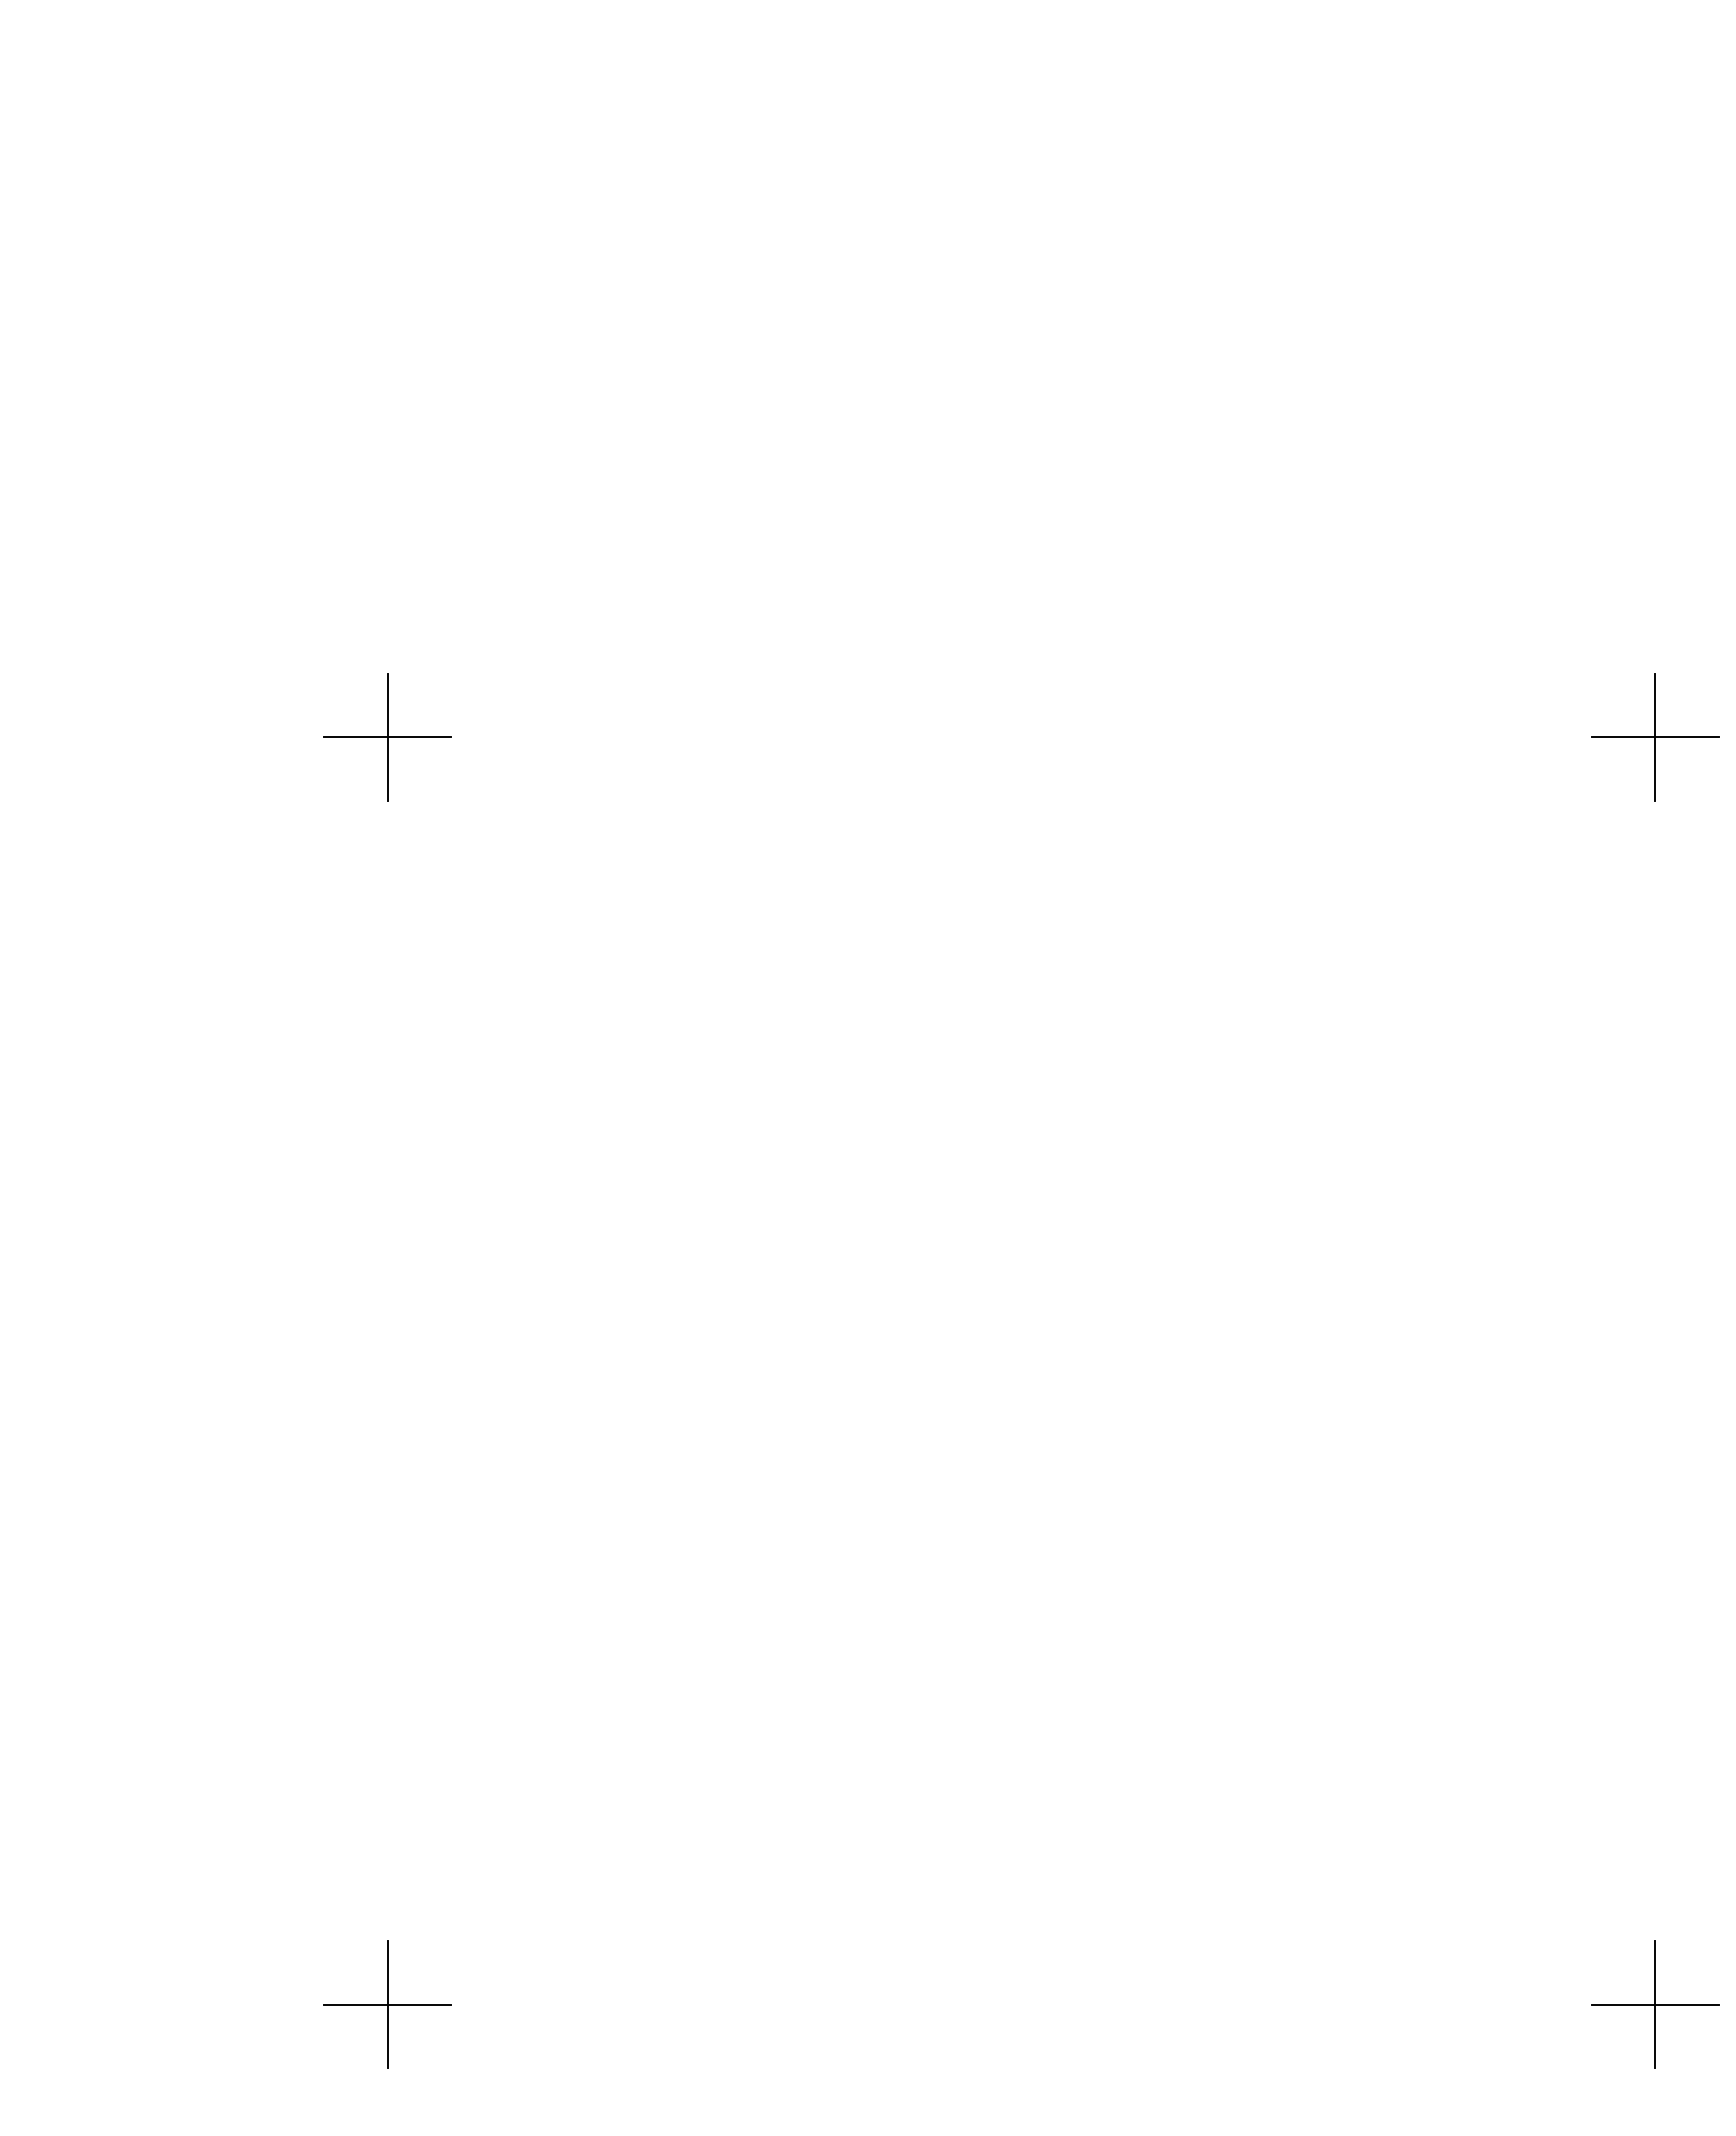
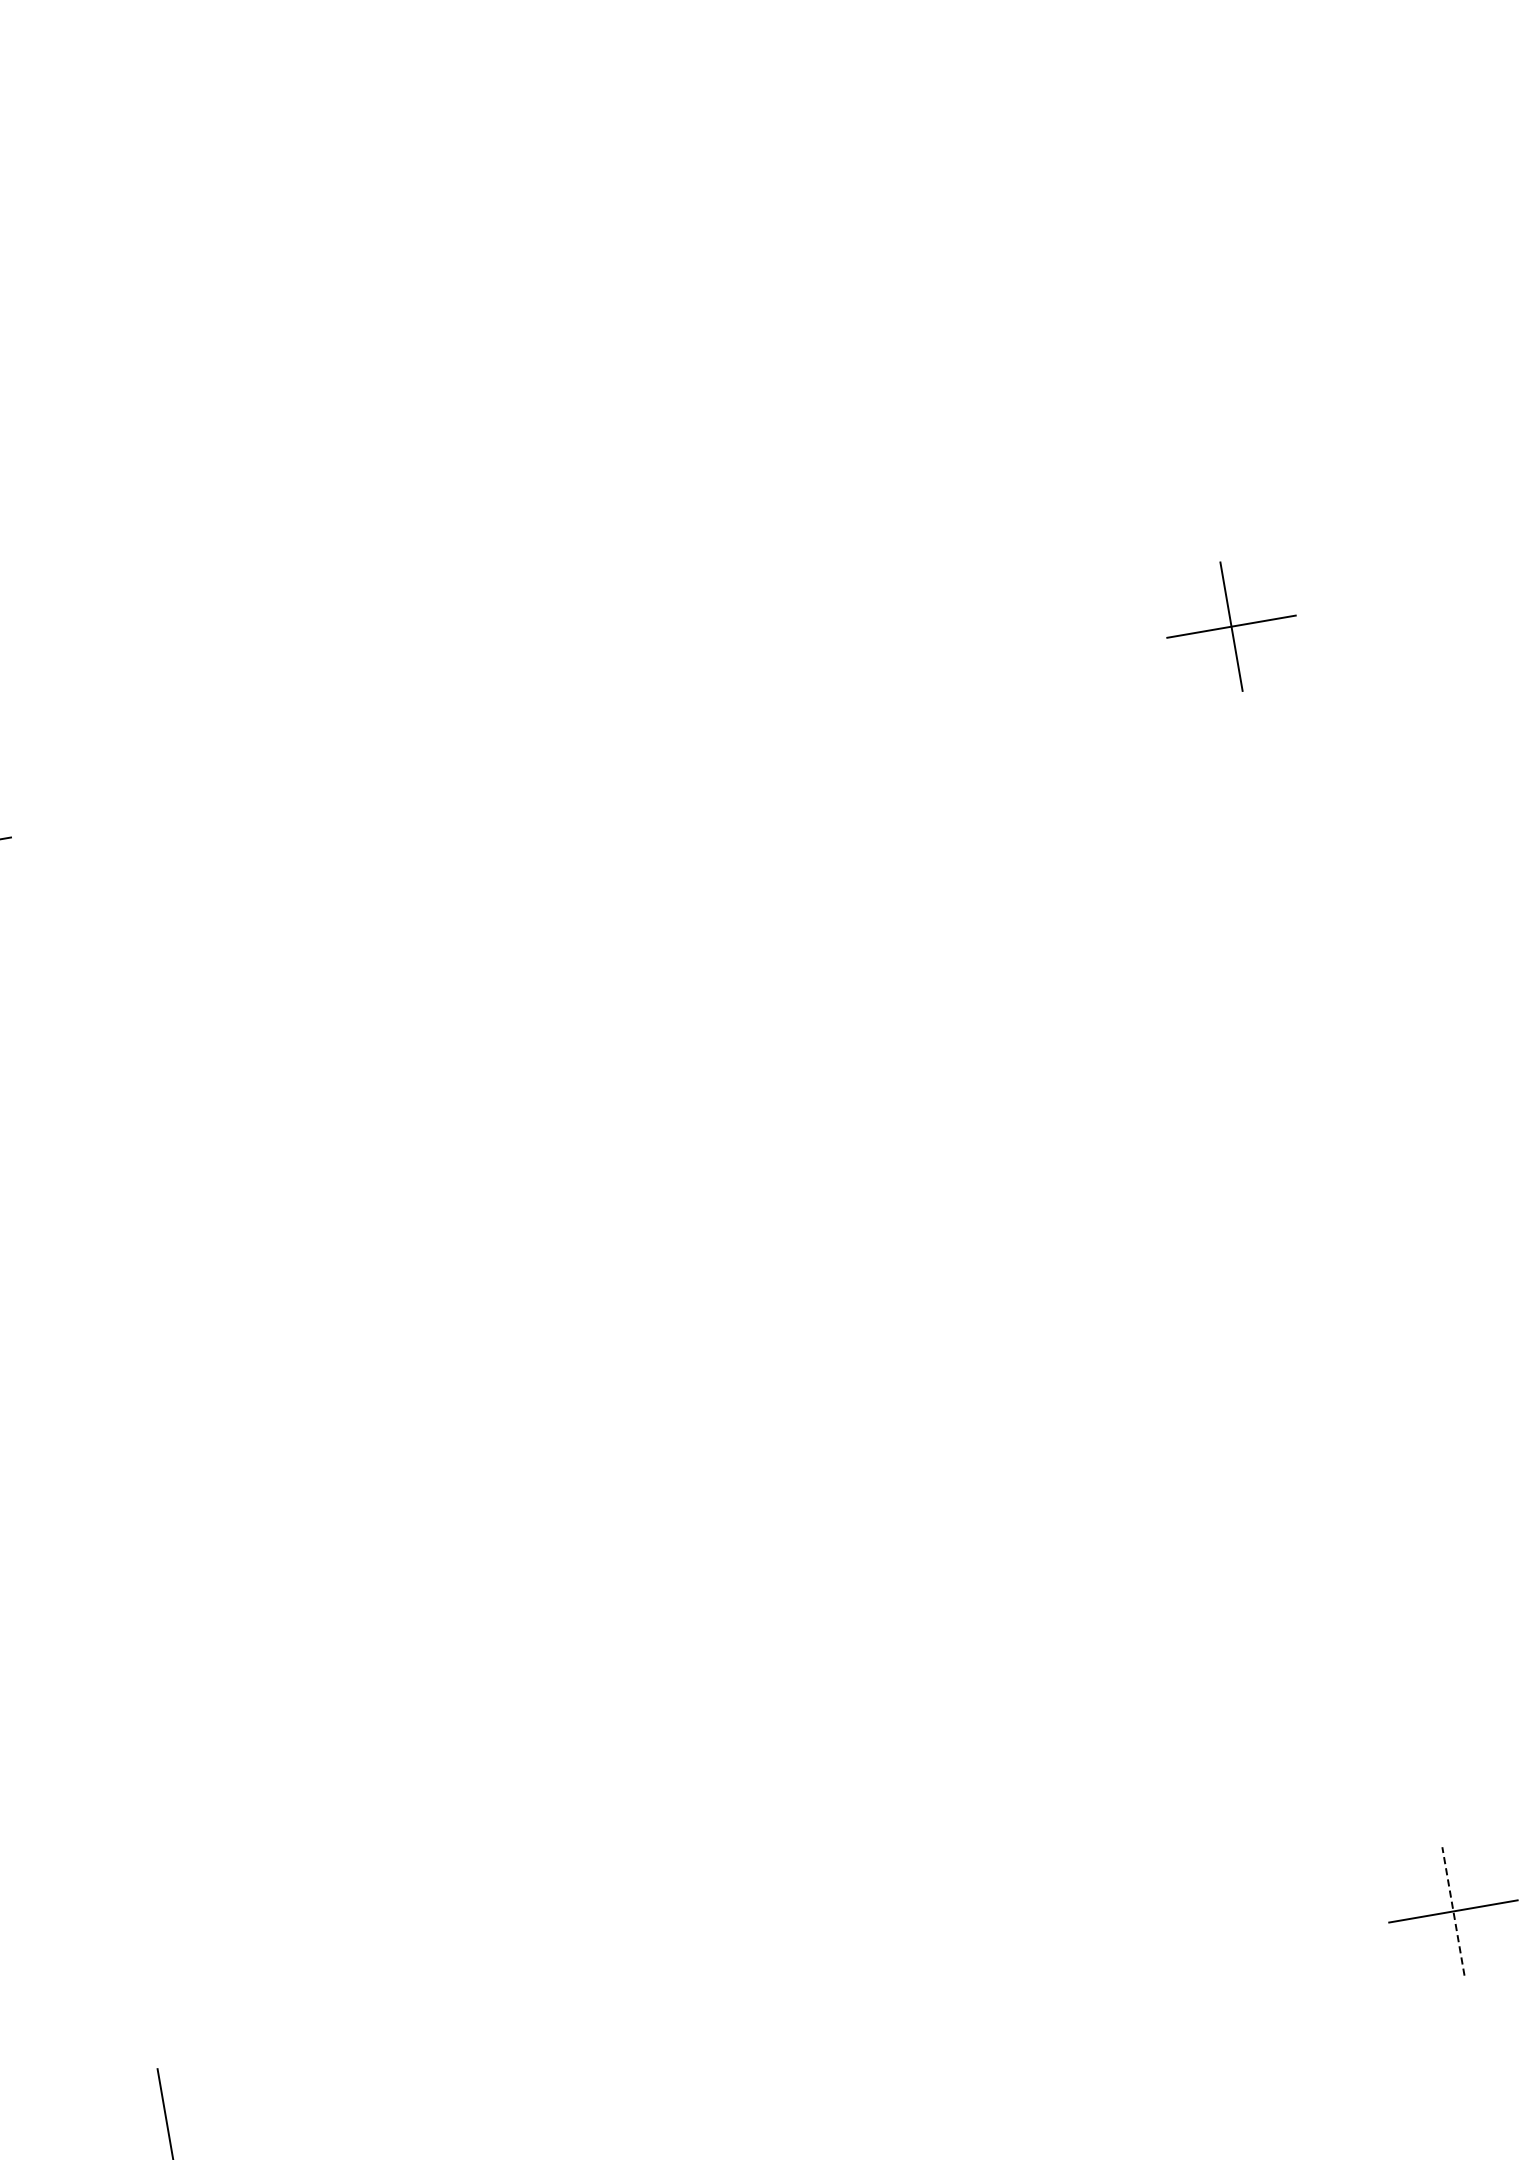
line: (387, 2004) -> (168, 2133), removed
line: (1655, 2004) -> (1453, 1911), solid -> dashed

